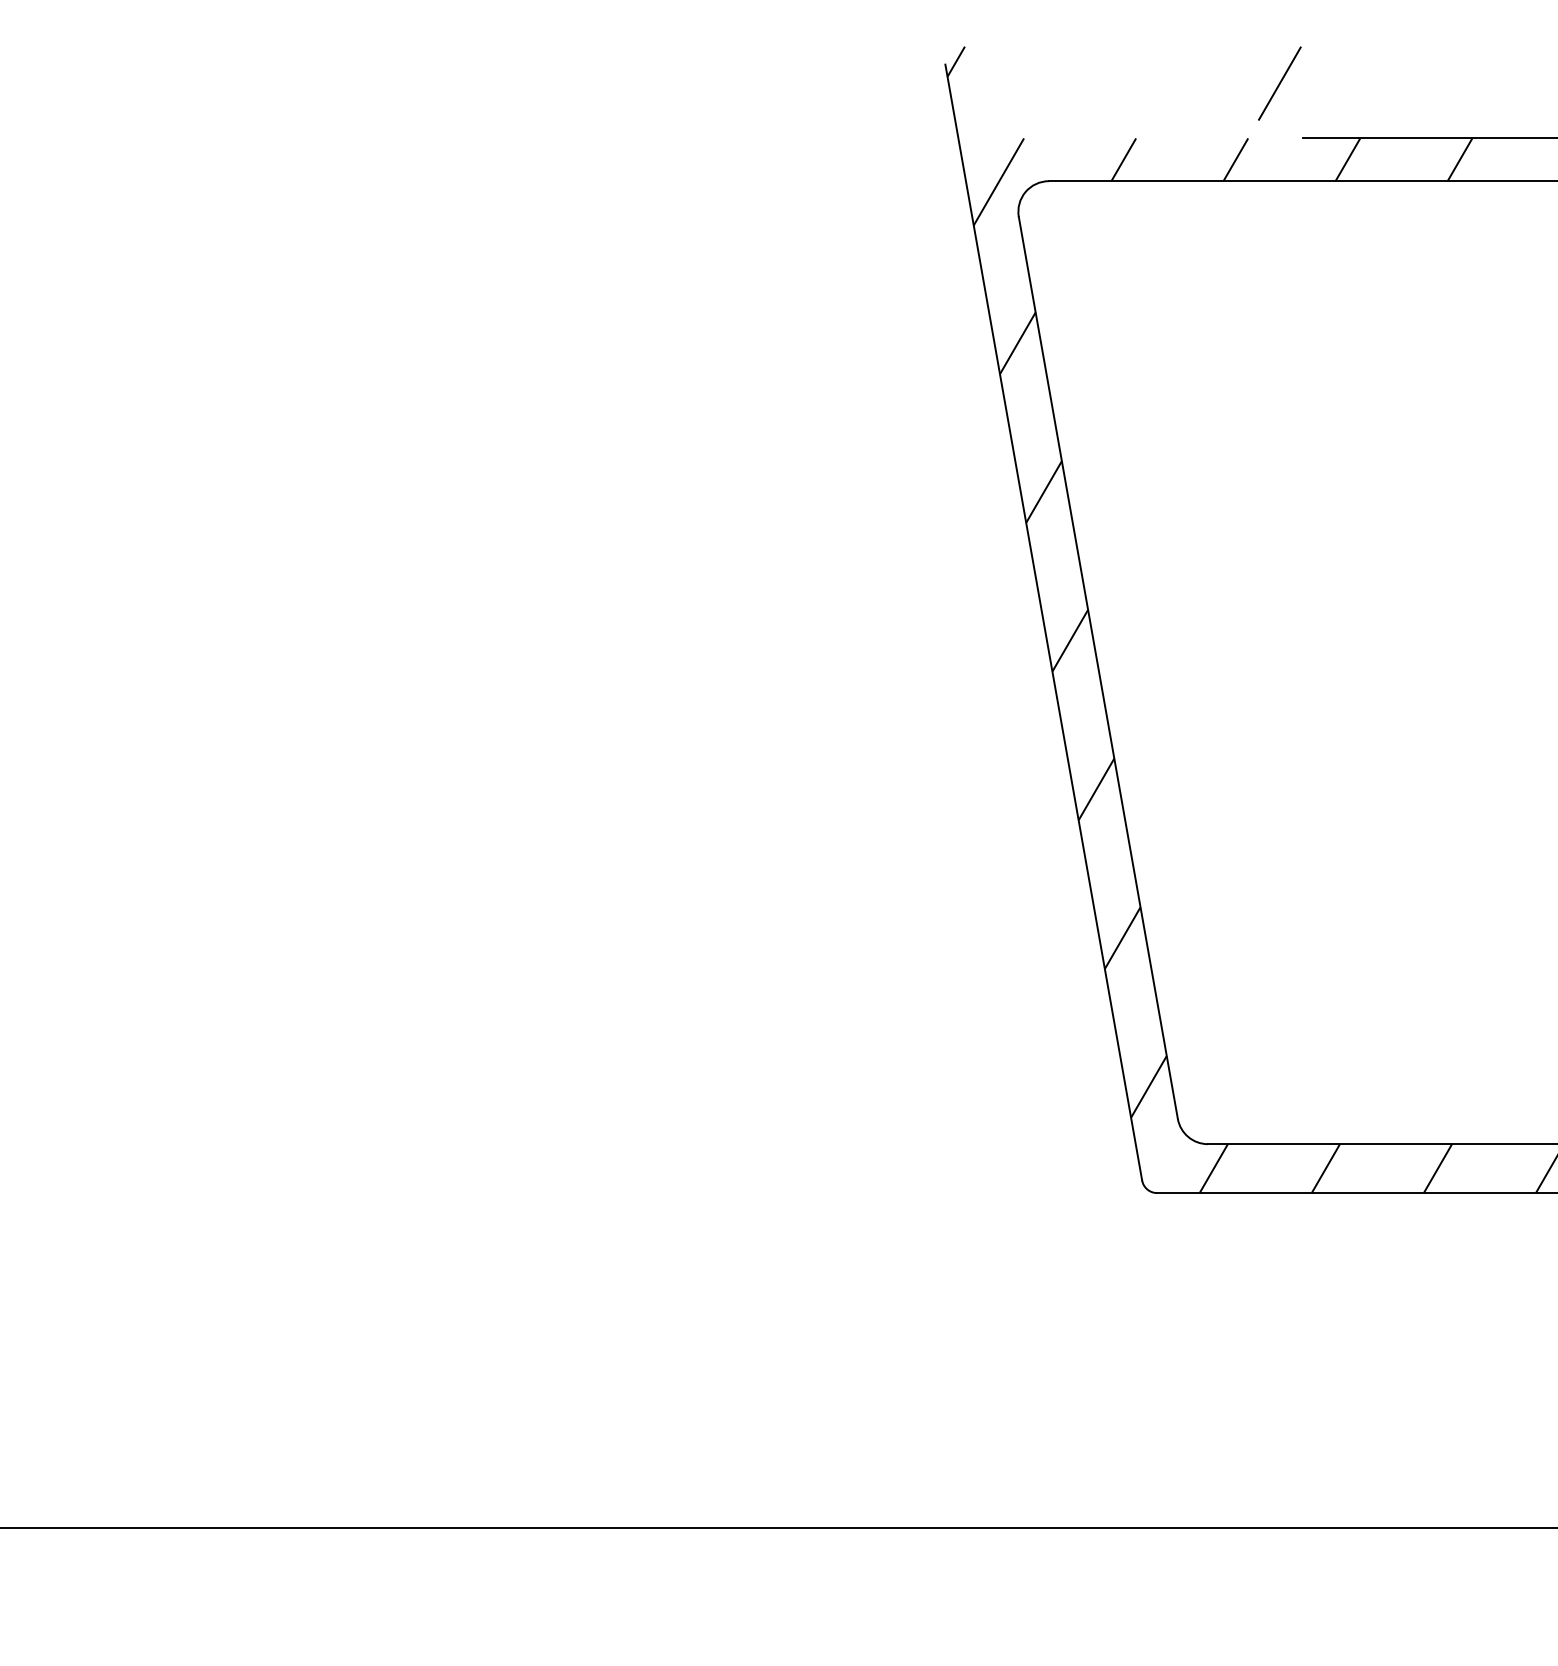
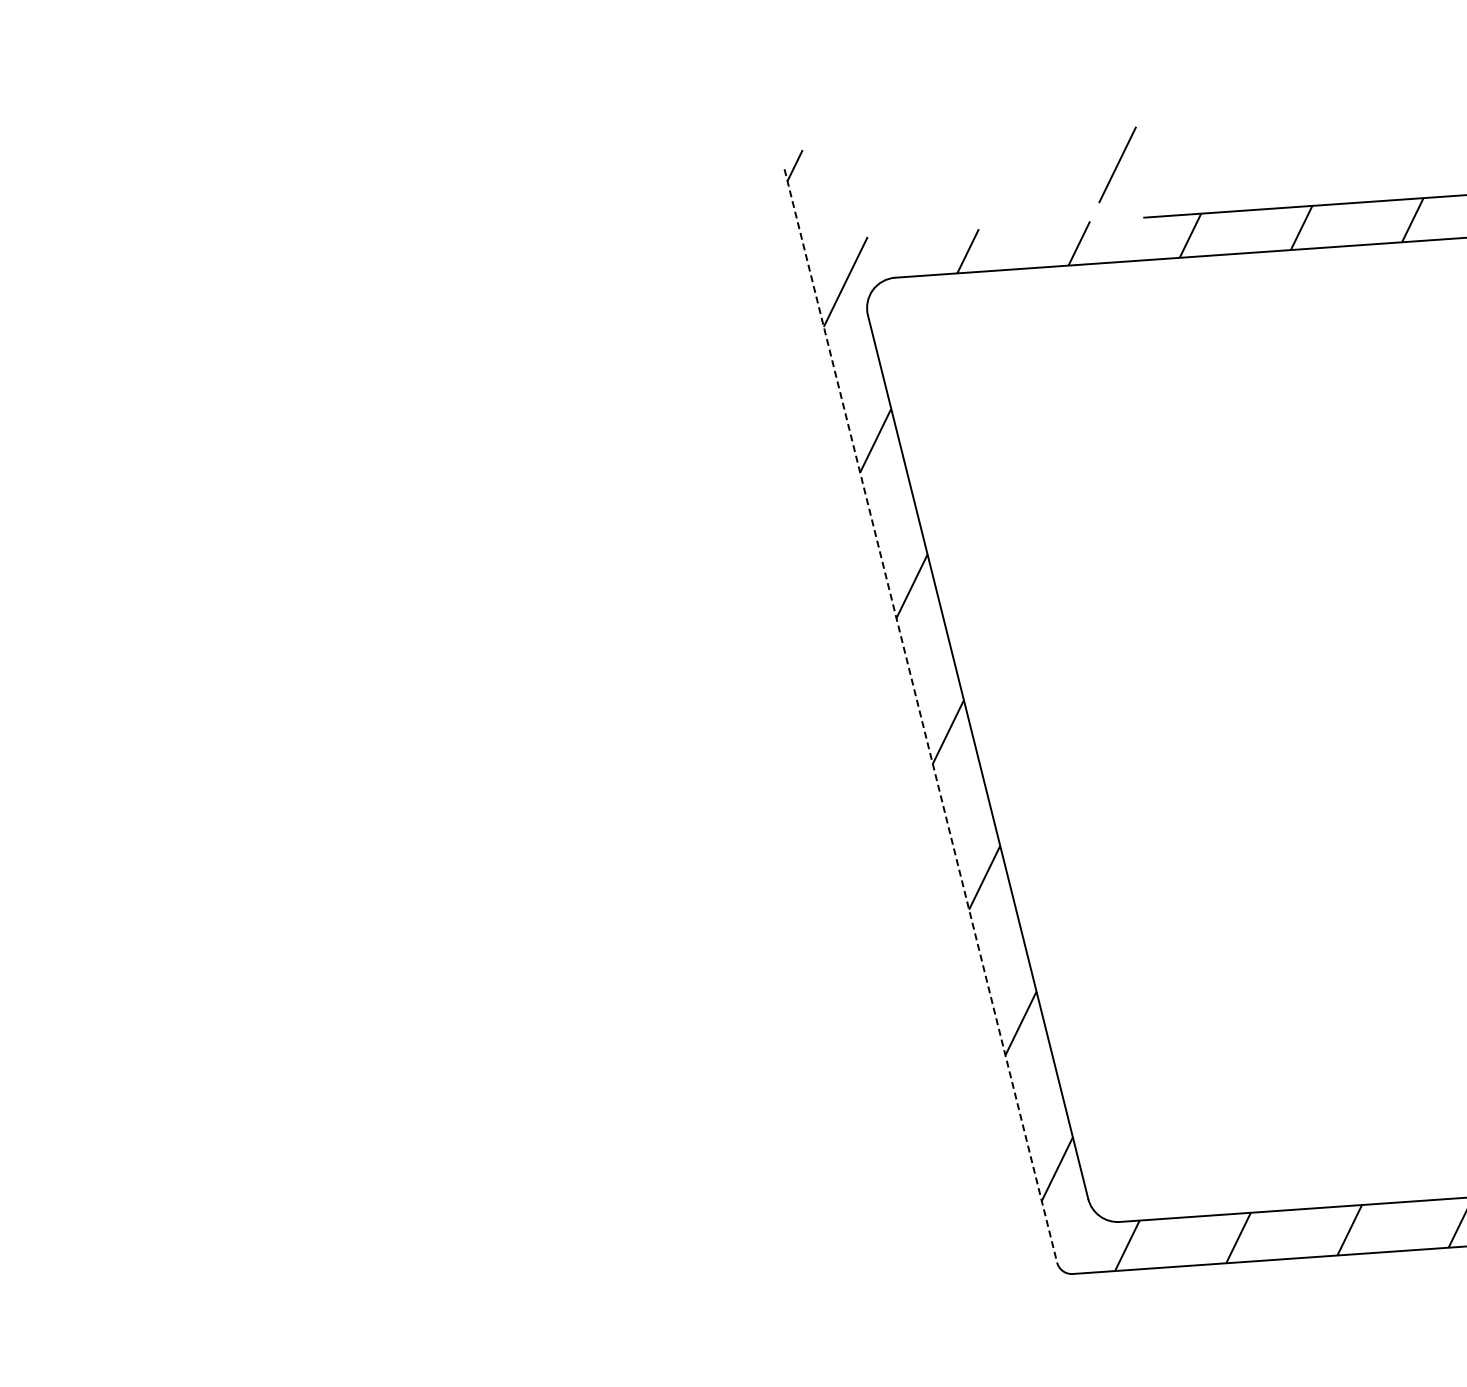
line: (1043, 622) -> (920, 715), solid -> dashed

